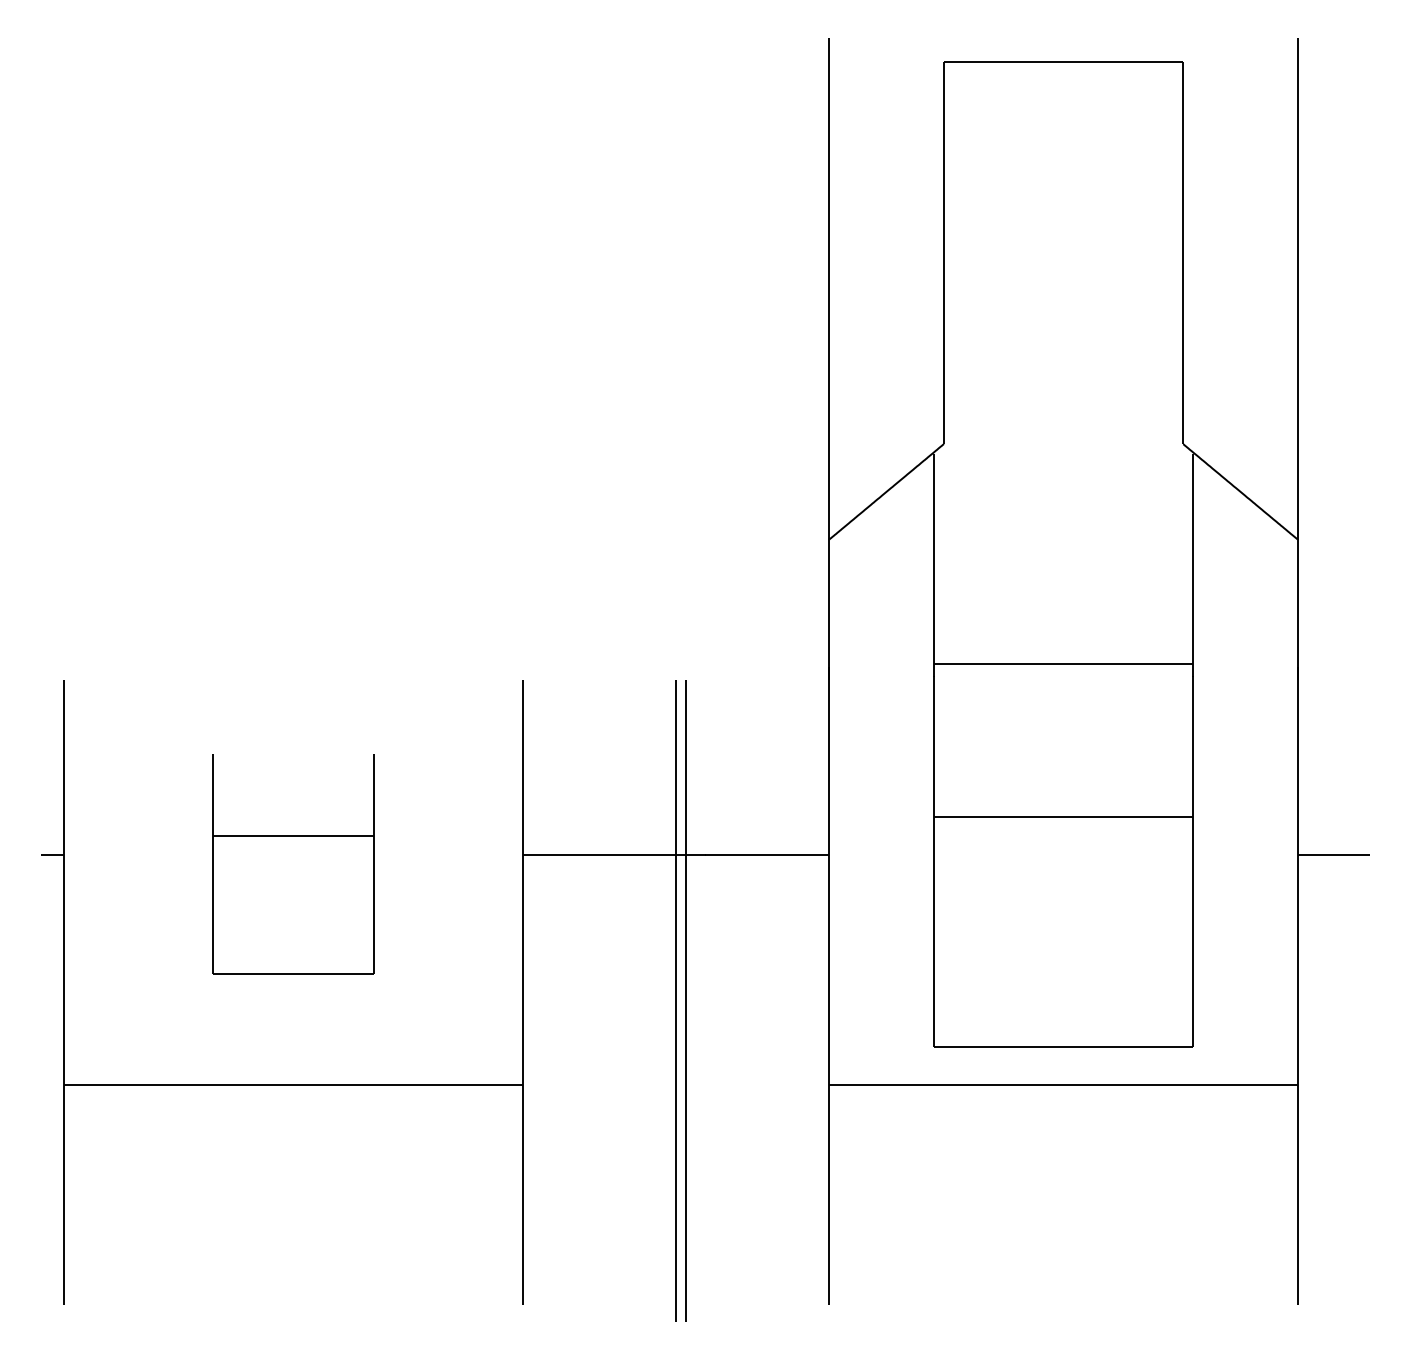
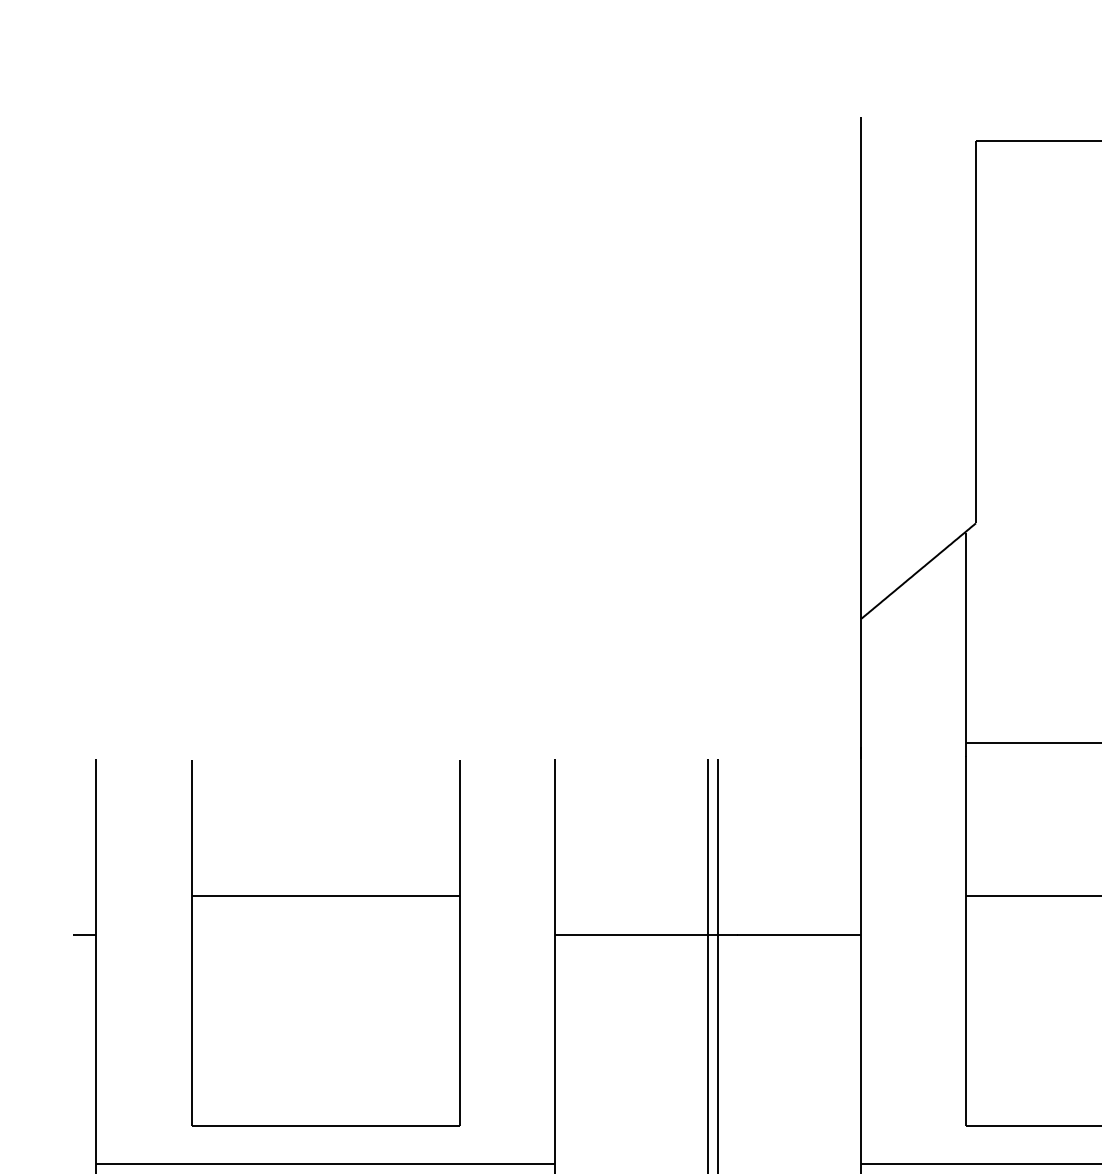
part: (293, 864) -> (325, 943), size x1.67

